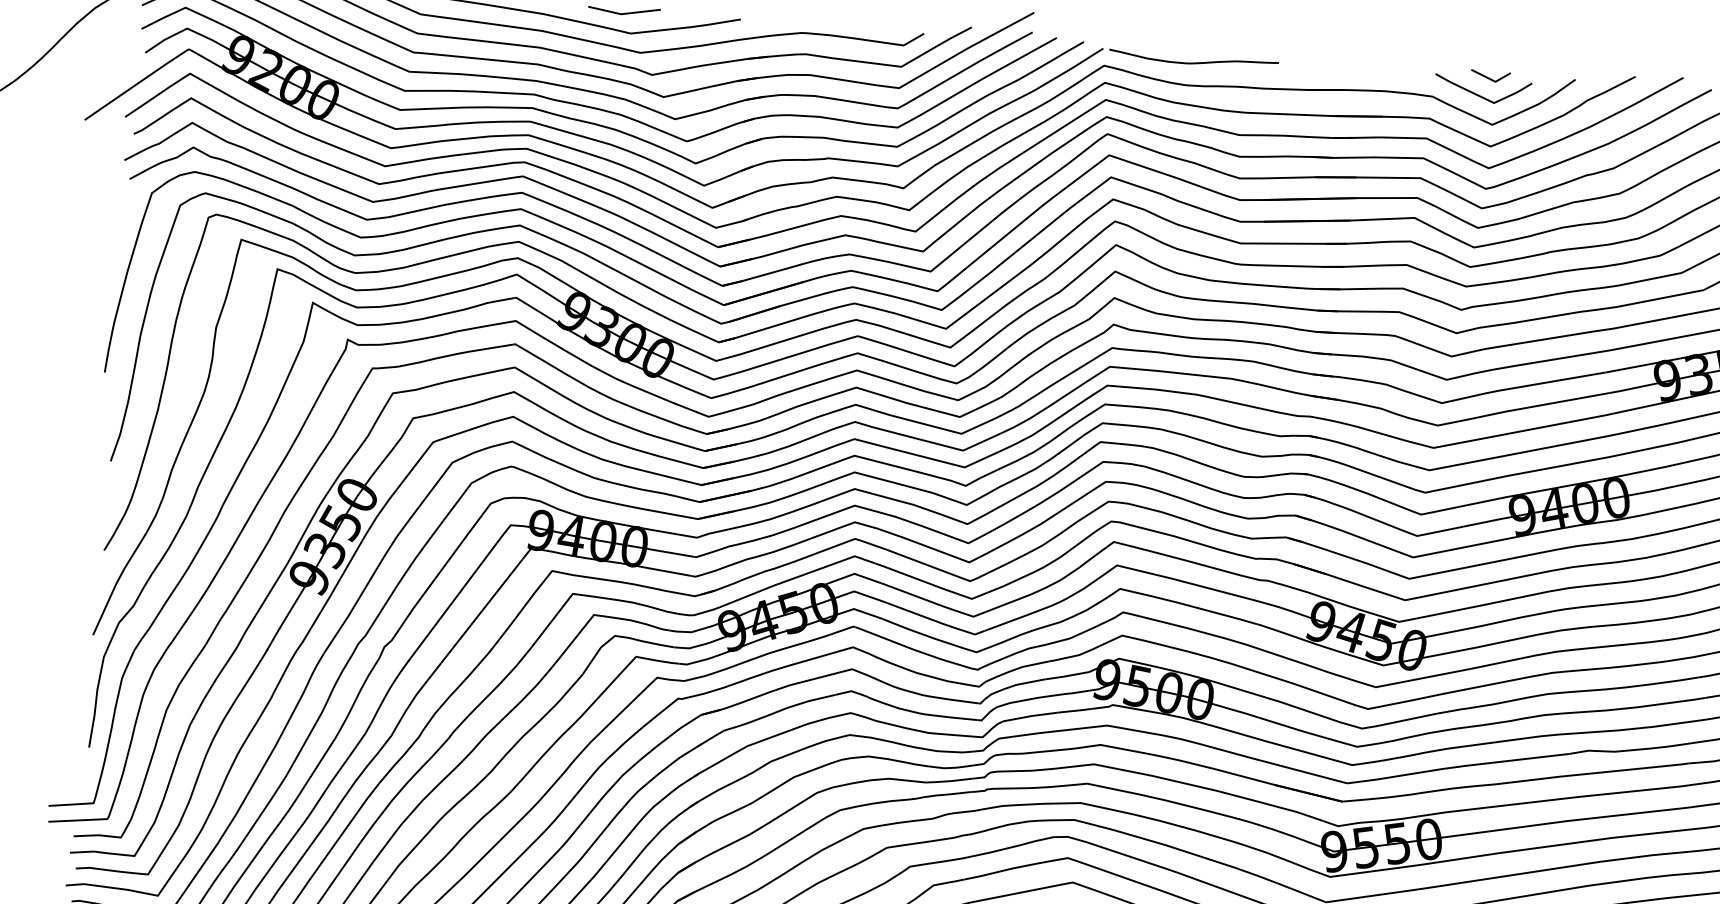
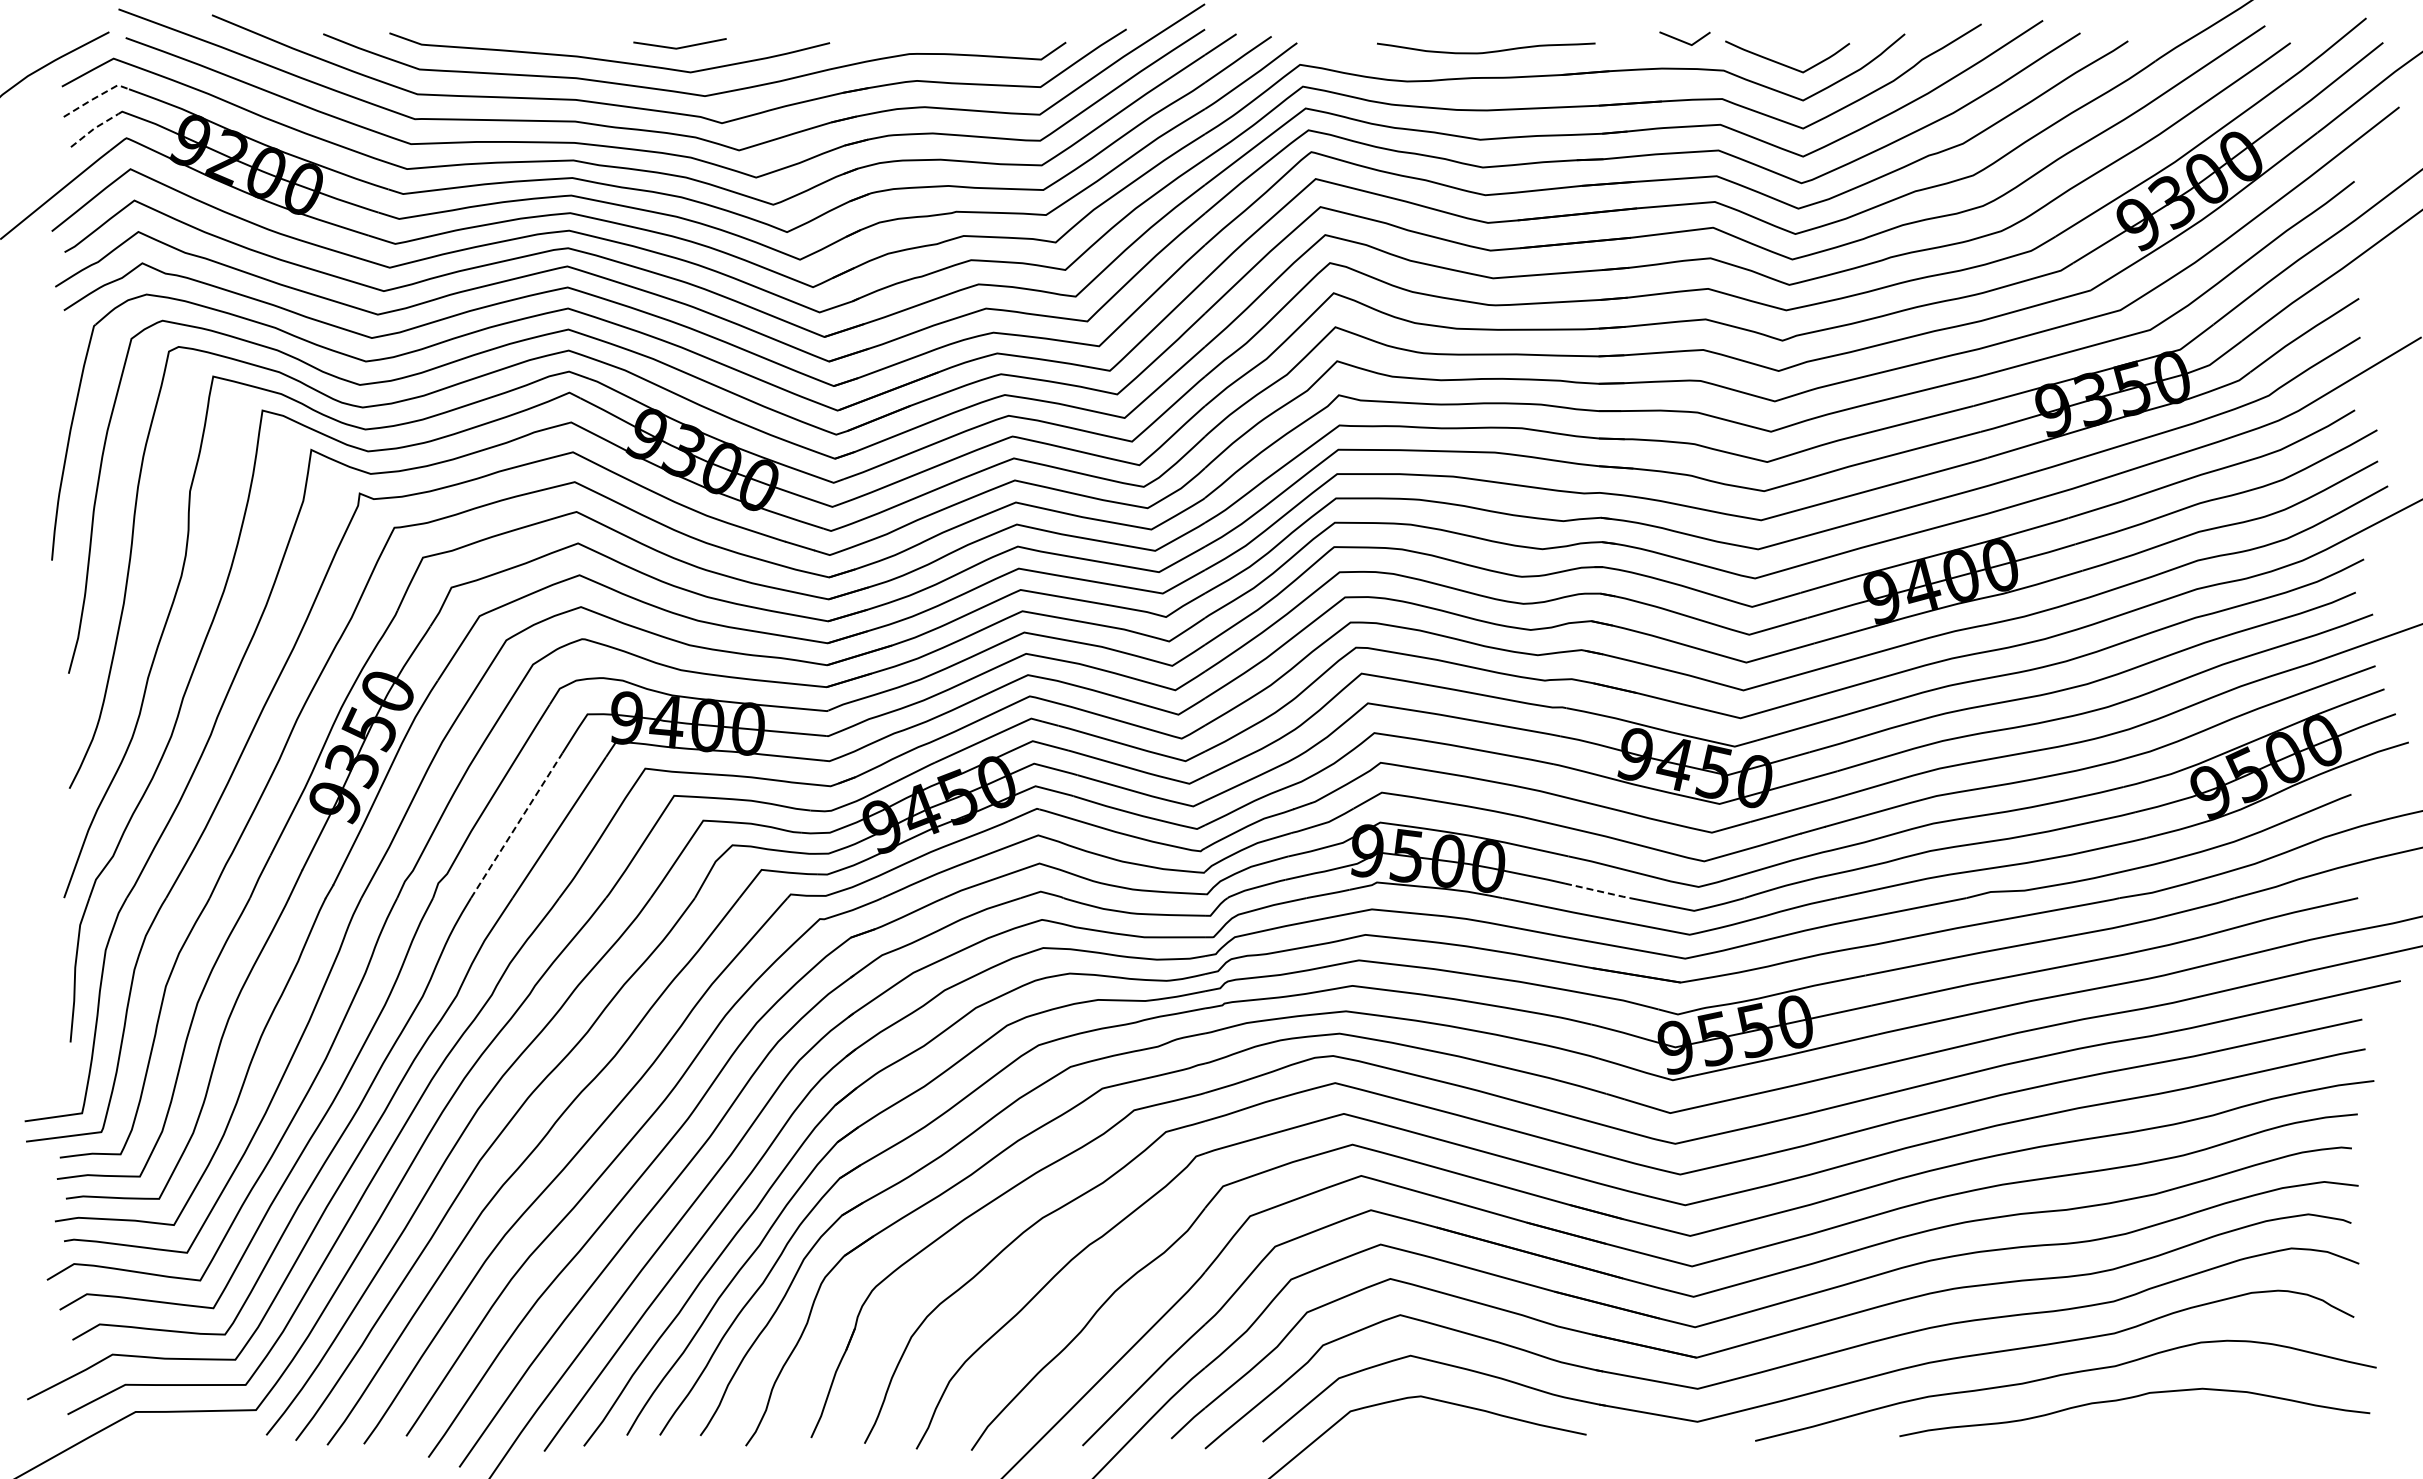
line: (167, 15) -> (95, 97), solid -> dashed
line: (163, 40) -> (93, 129), solid -> dashed
curve: (1193, 62) -> (1486, 51), moved
line: (1489, 77) -> (1683, 40), moved
line: (448, 607) -> (516, 825), solid -> dashed
line: (1283, 725) -> (1597, 891), solid -> dashed

